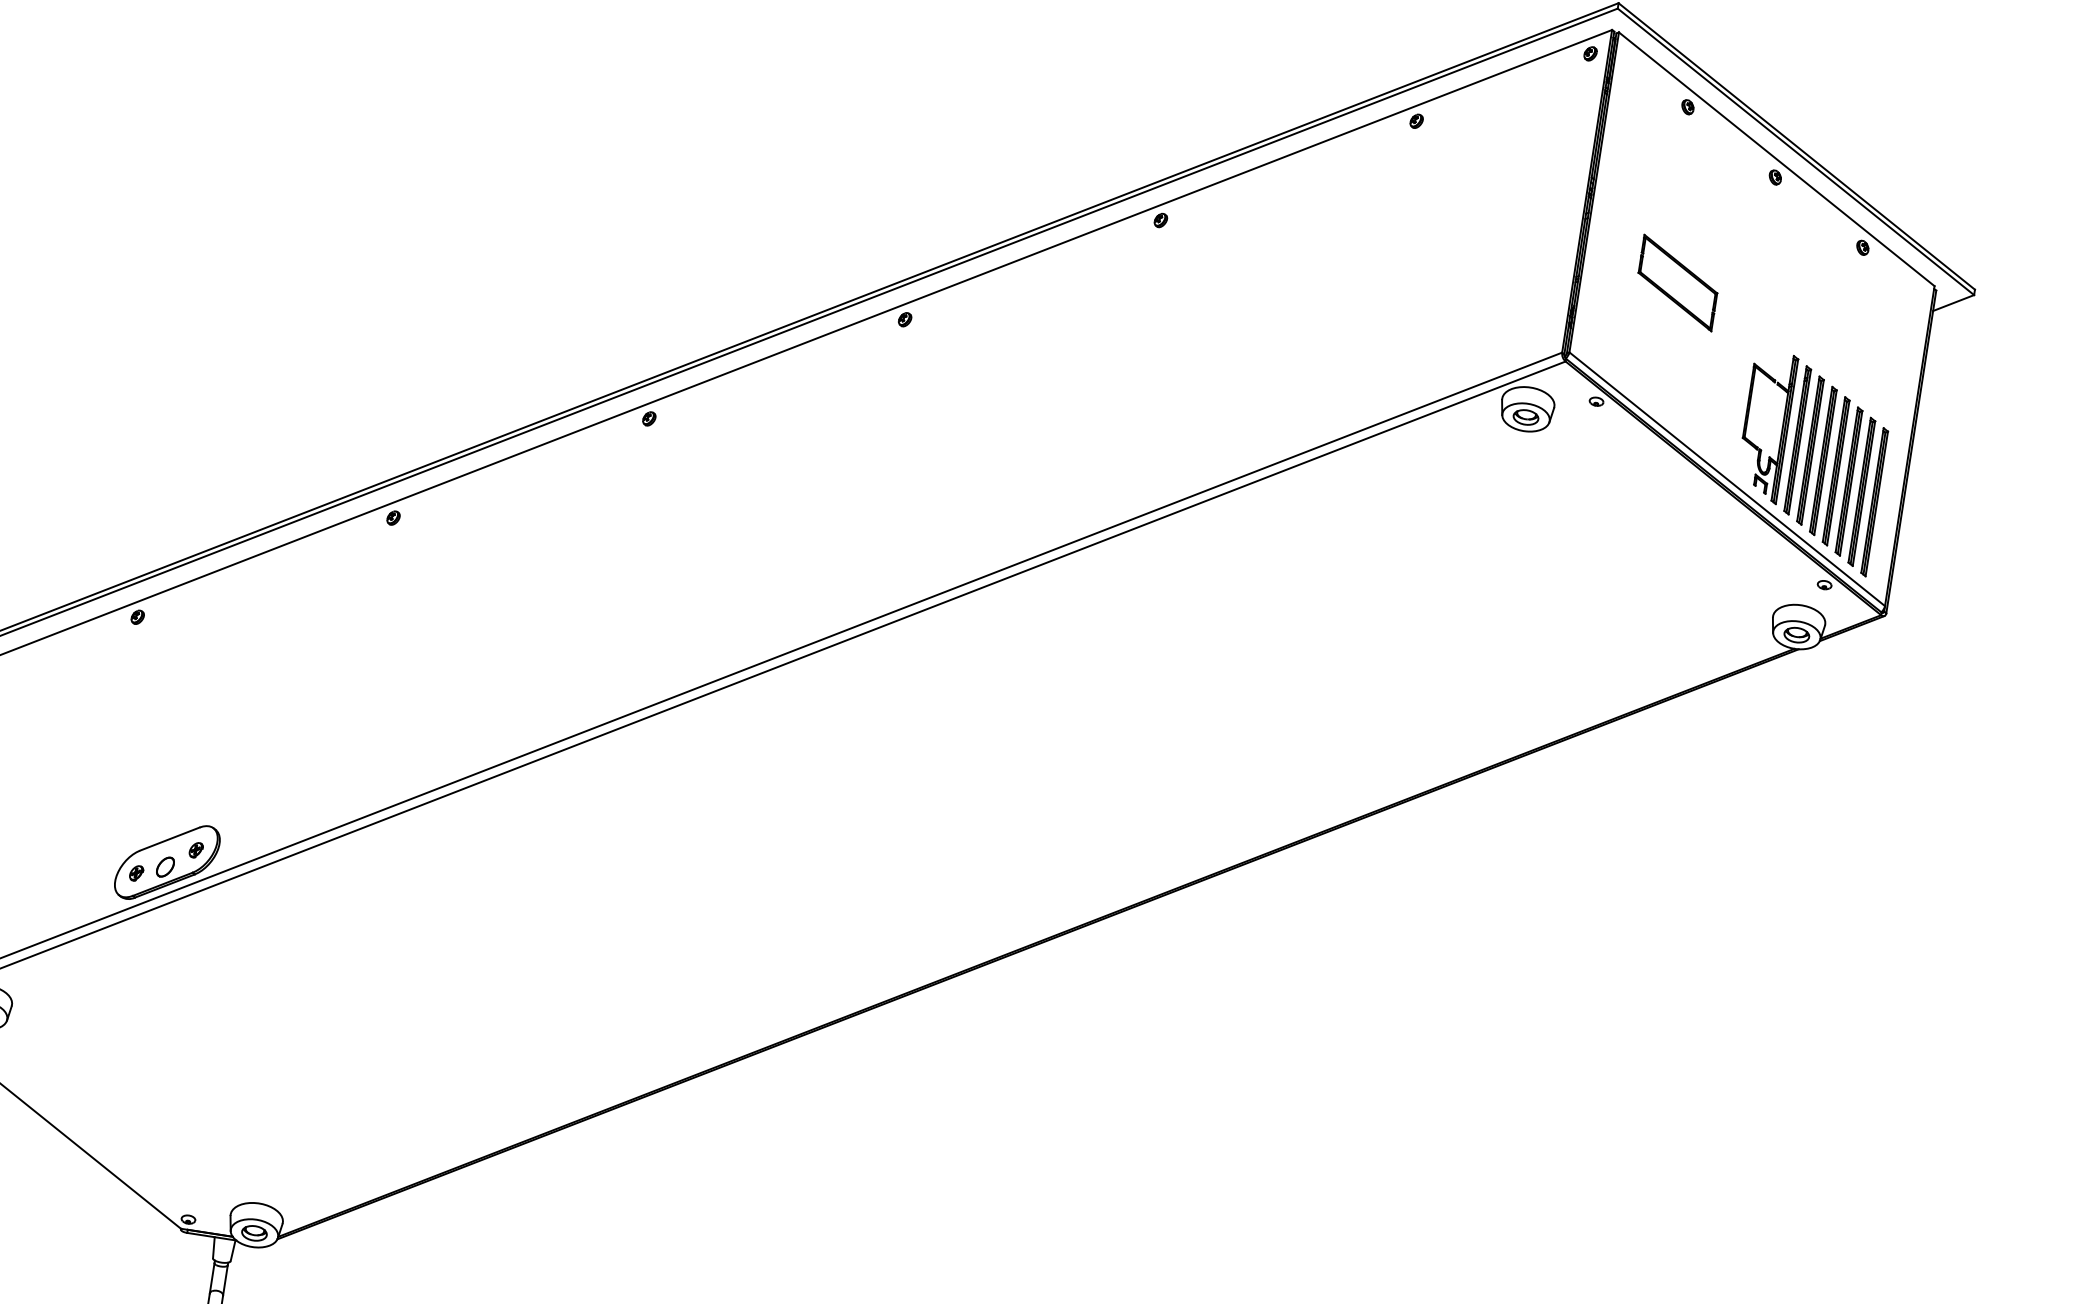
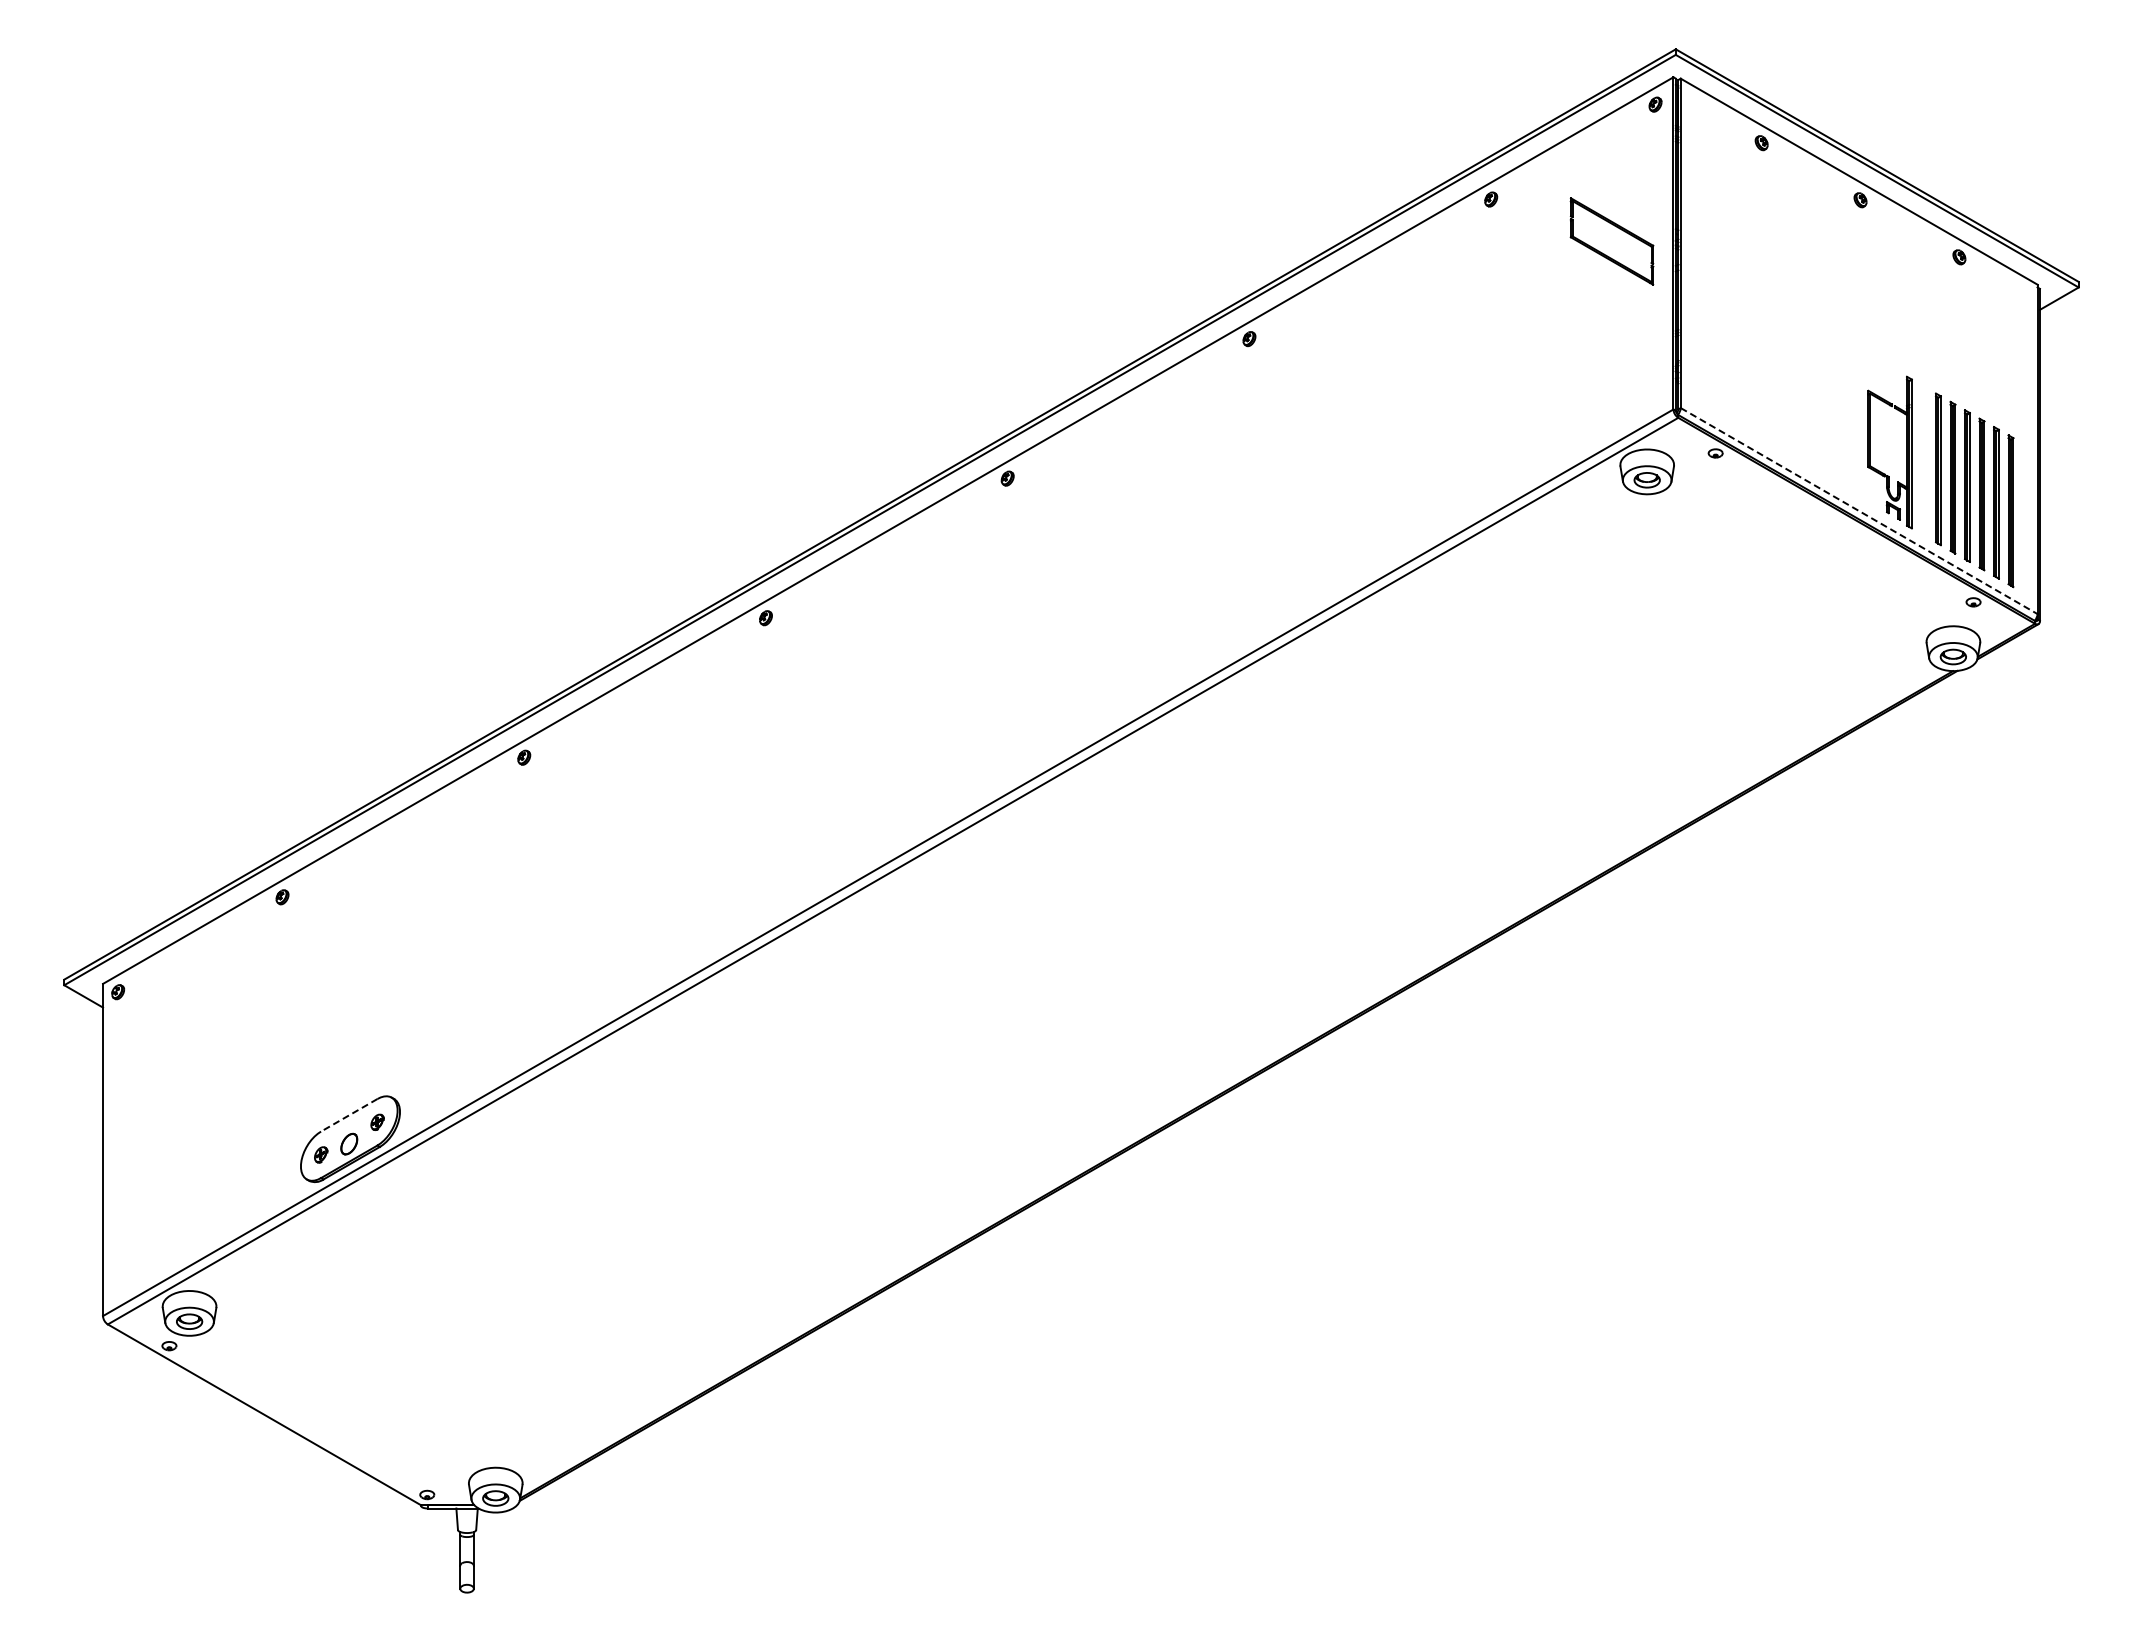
part: (1677, 283) -> (1611, 241), moved
part: (1797, 439) -> (1923, 460), removed
line: (1727, 479) -> (1859, 511), solid -> dashed
line: (169, 839) -> (349, 1115), solid -> dashed

